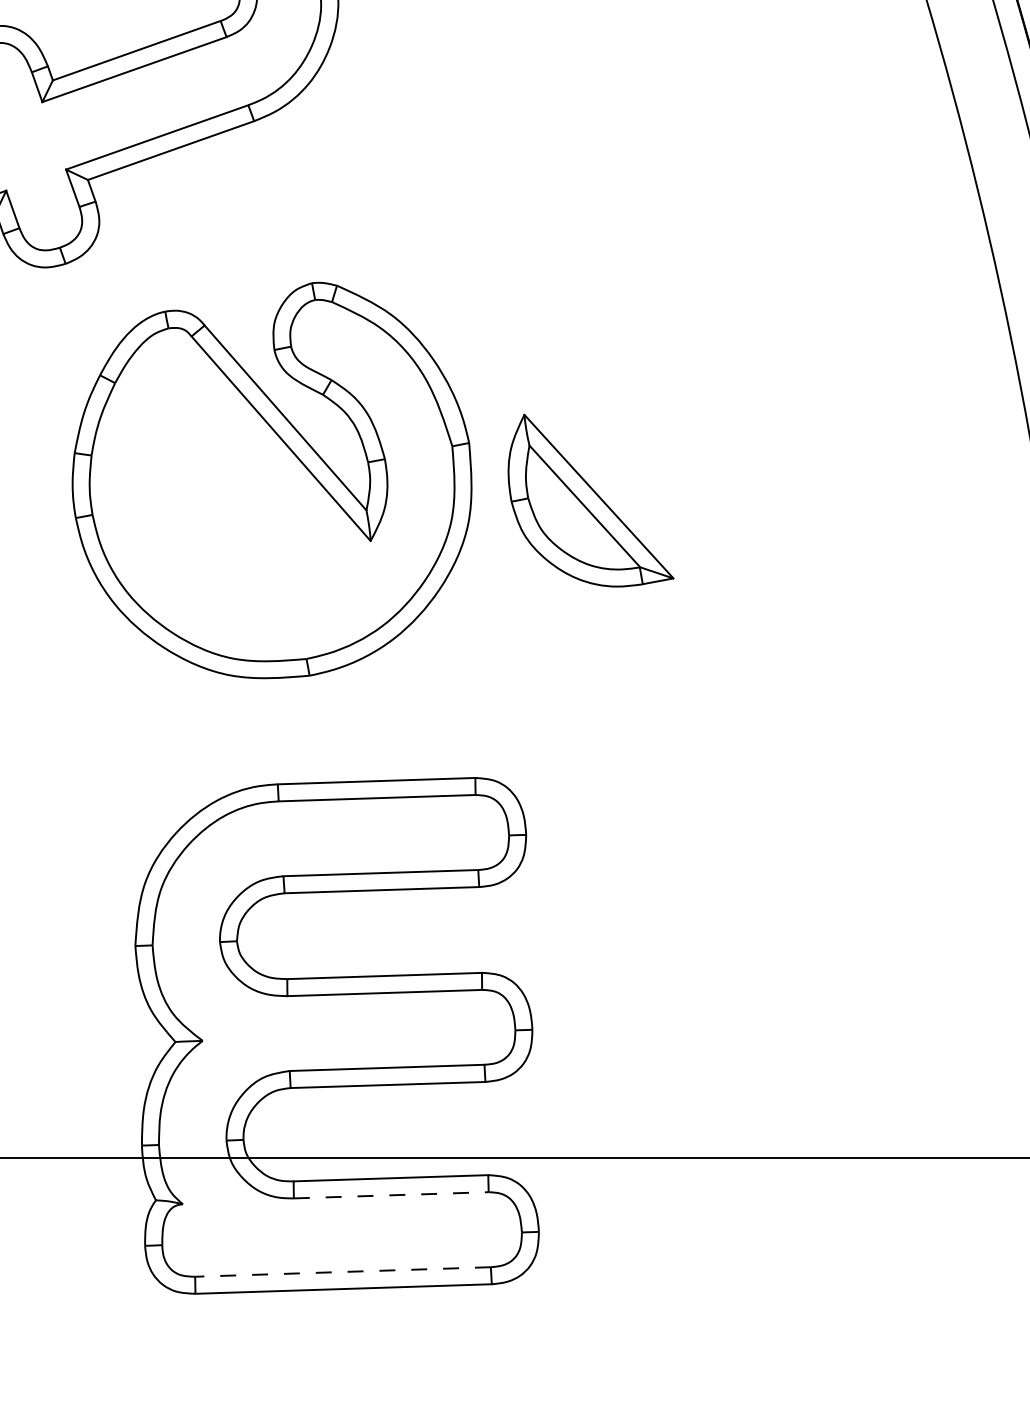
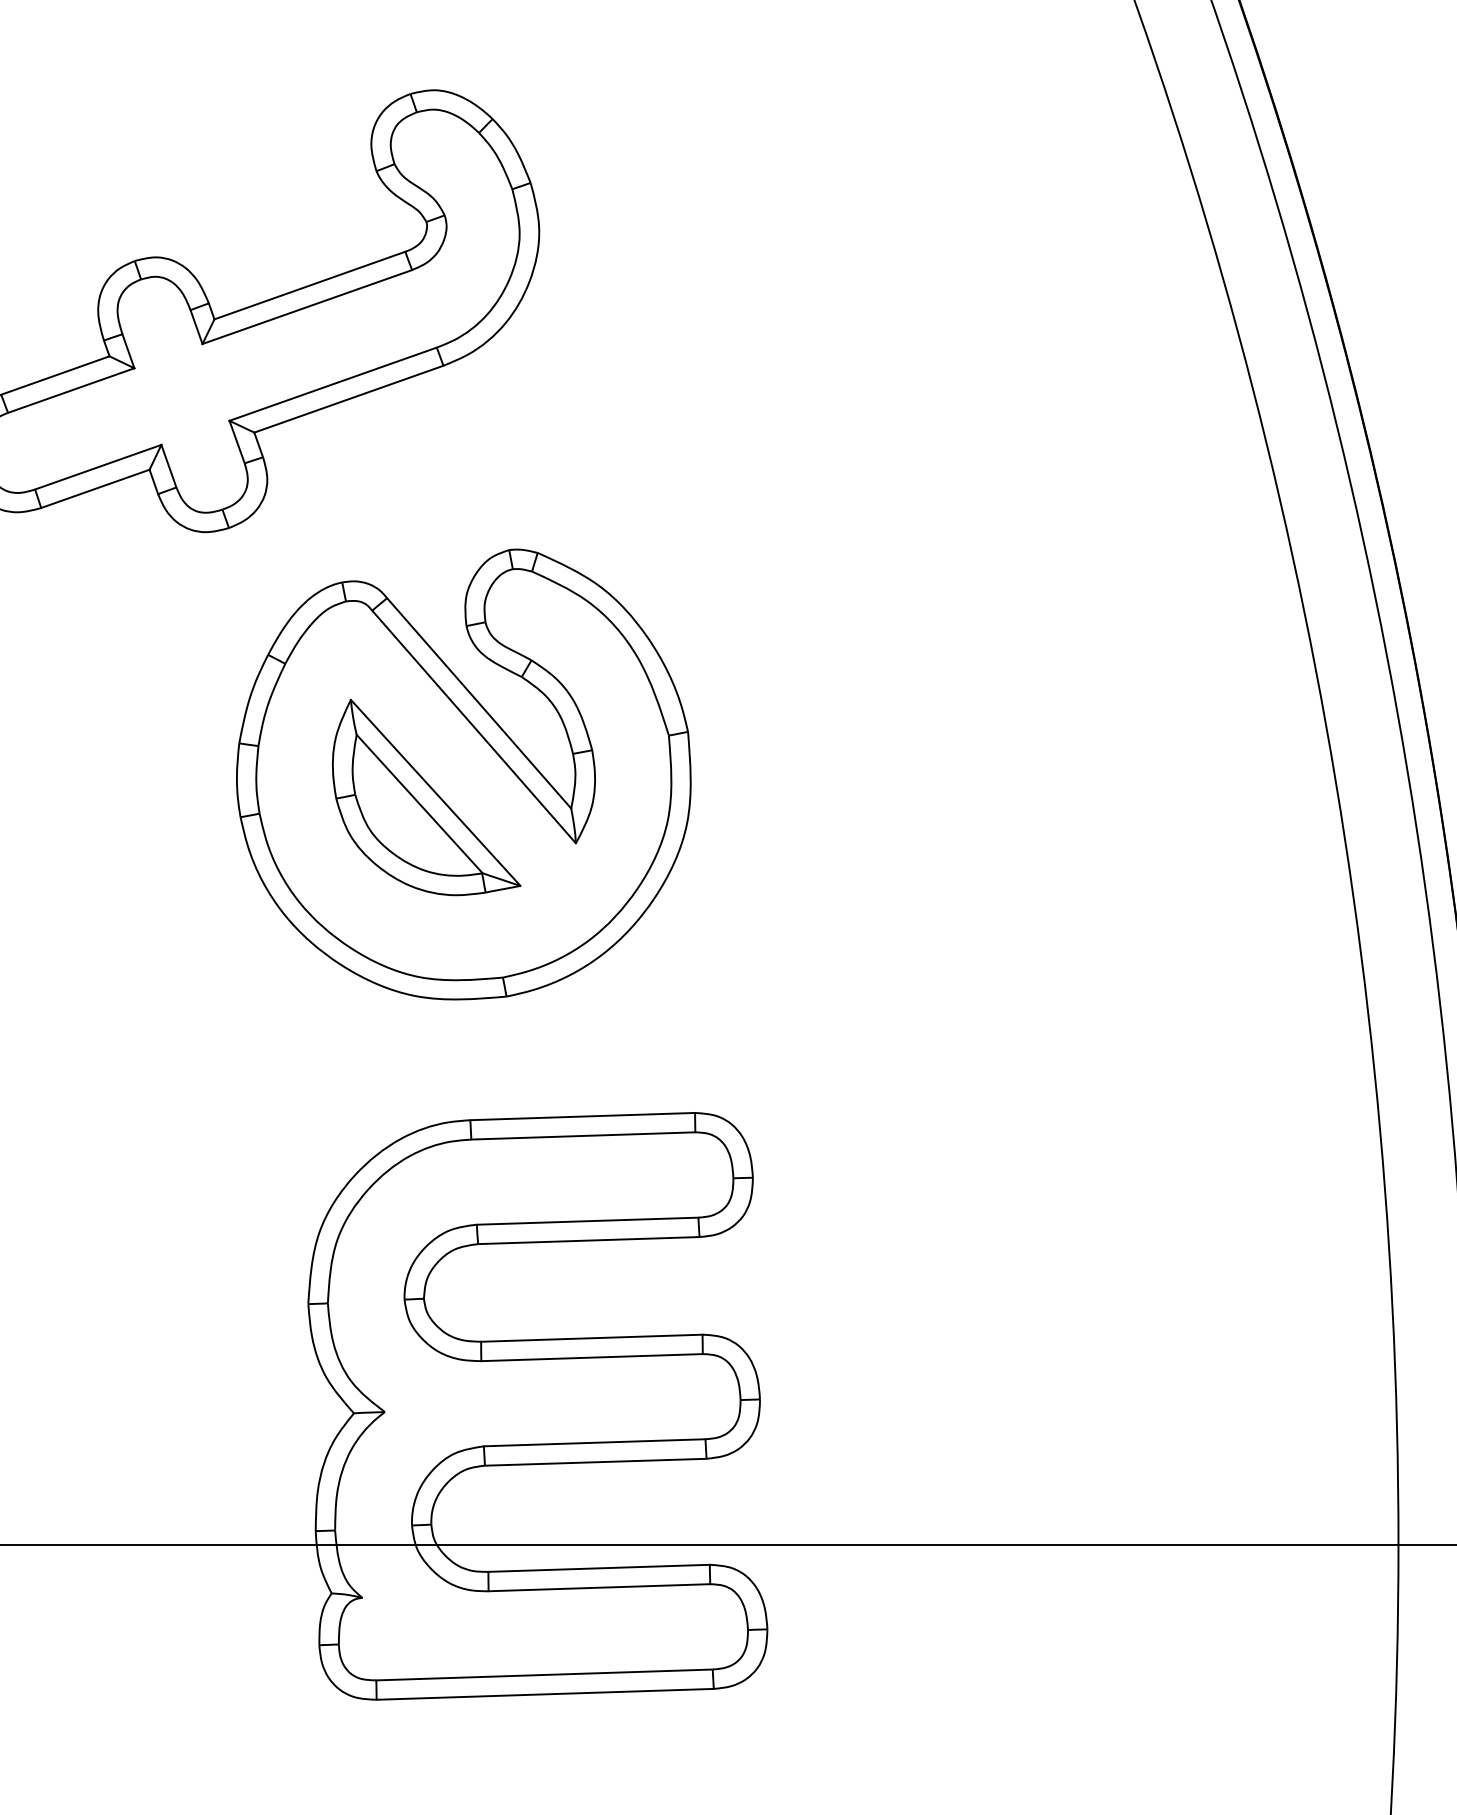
part: (590, 500) -> (426, 797), moved
line: (391, 1195) -> (599, 1587), dashed -> solid
line: (342, 1271) -> (544, 1674), dashed -> solid

